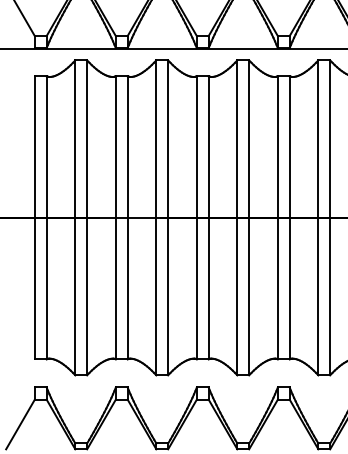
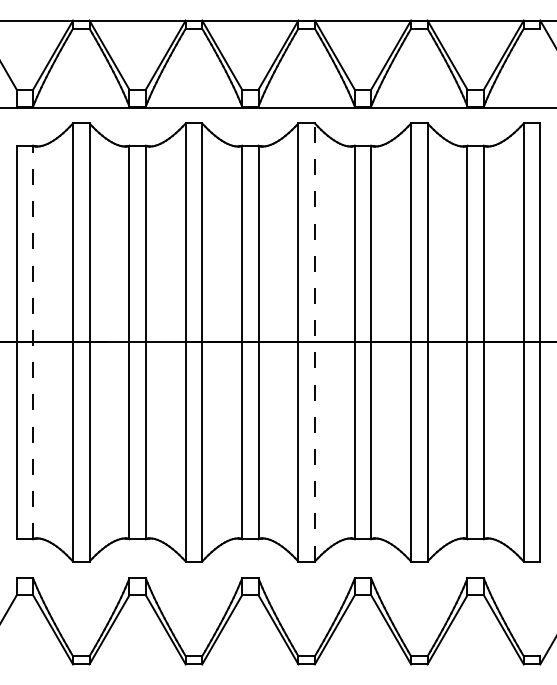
line: (46, 217) -> (33, 342), solid -> dashed
line: (248, 217) -> (314, 342), solid -> dashed

